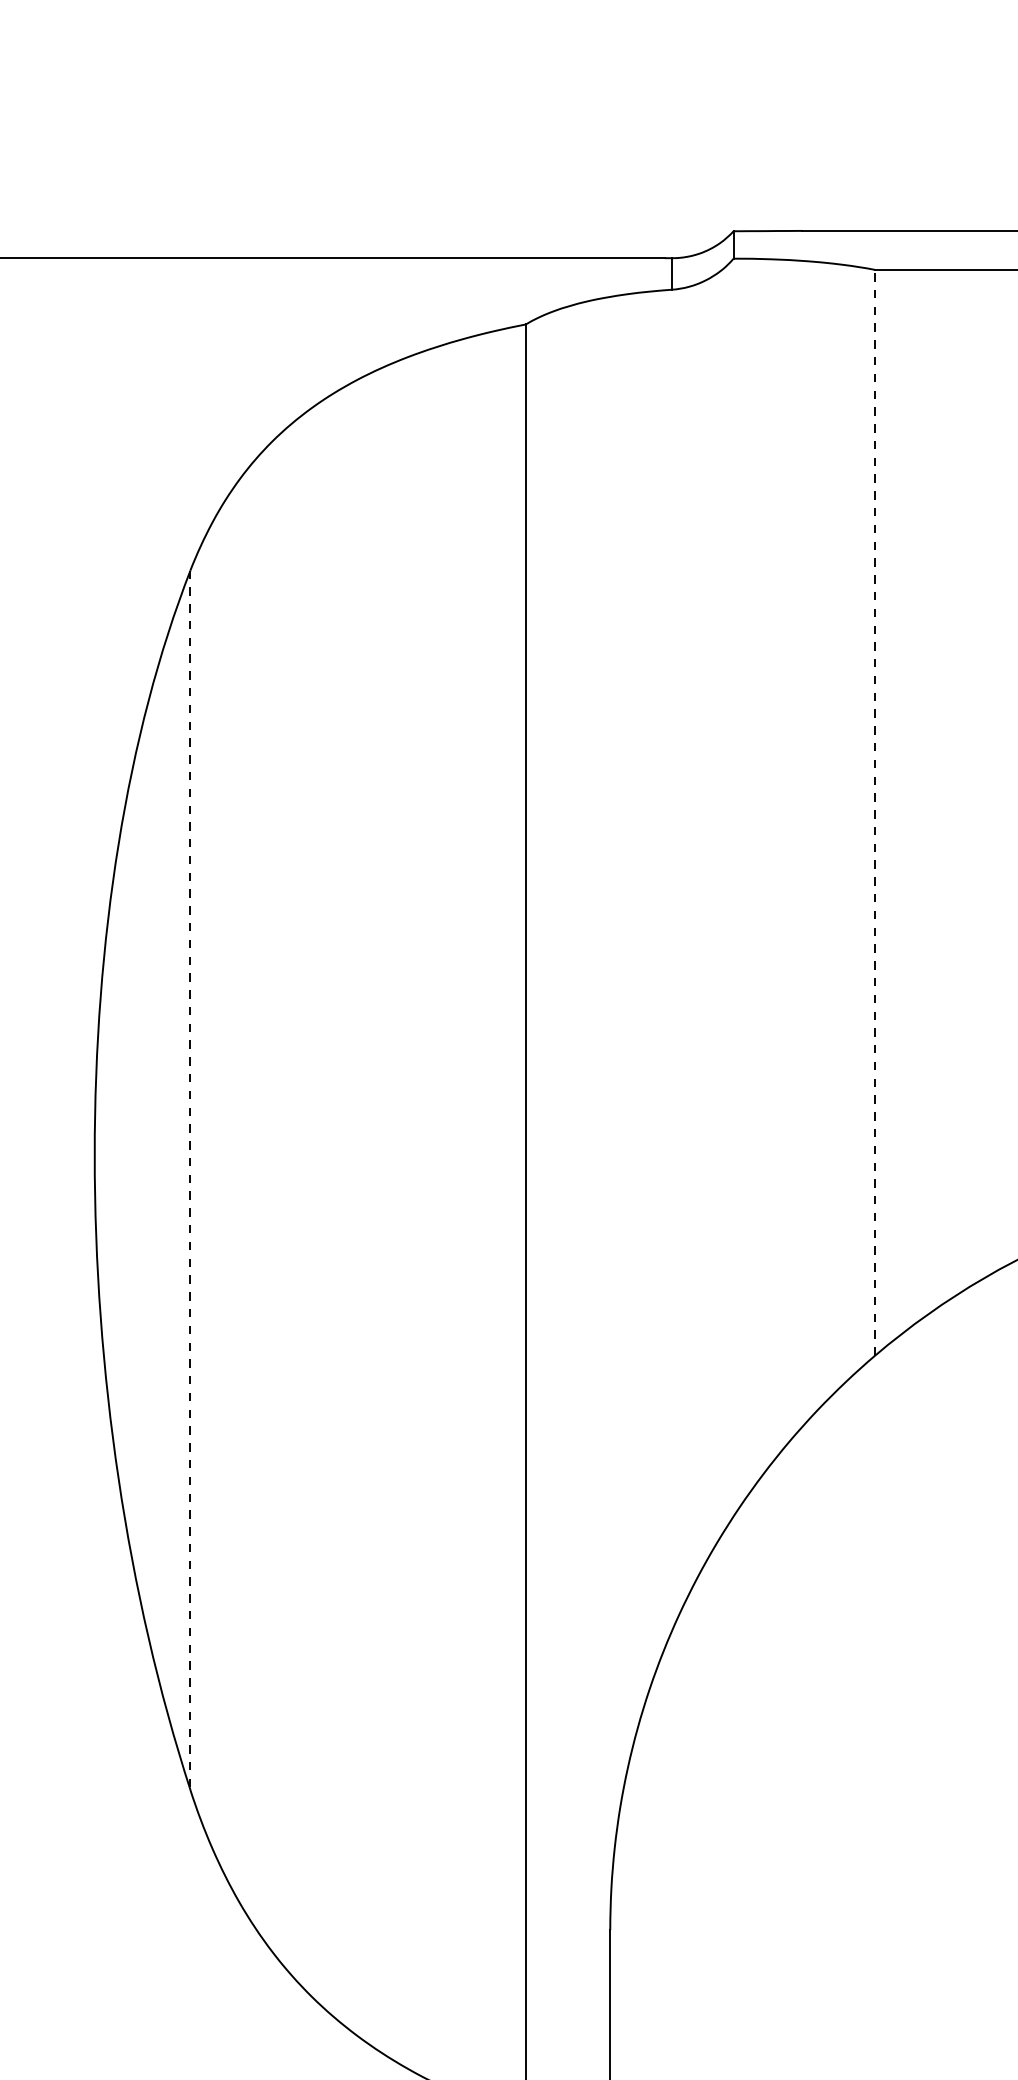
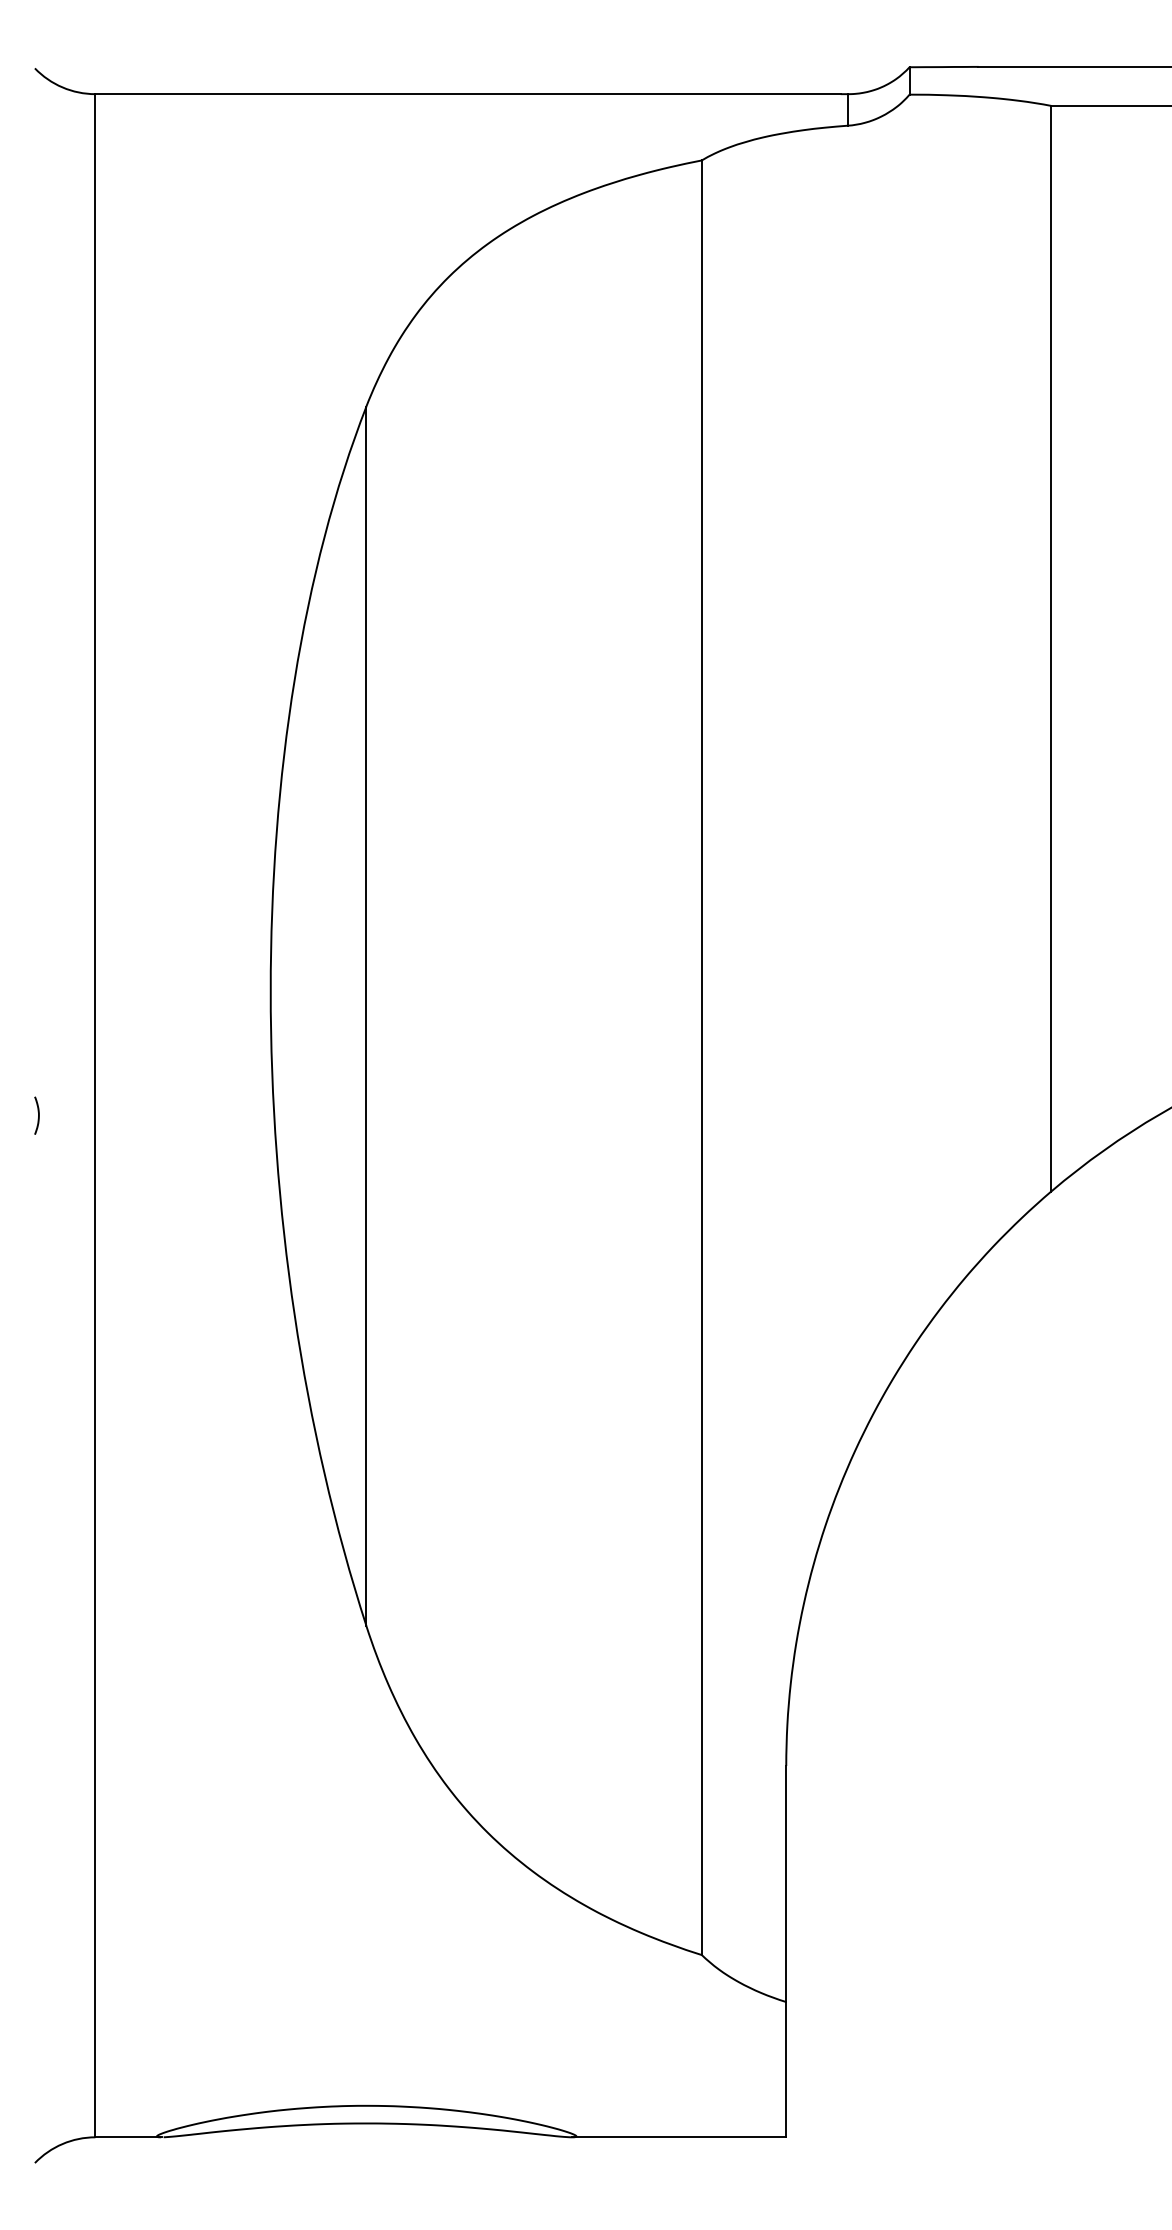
line: (875, 812) -> (1051, 648), dashed -> solid
line: (190, 1180) -> (366, 1016), dashed -> solid

